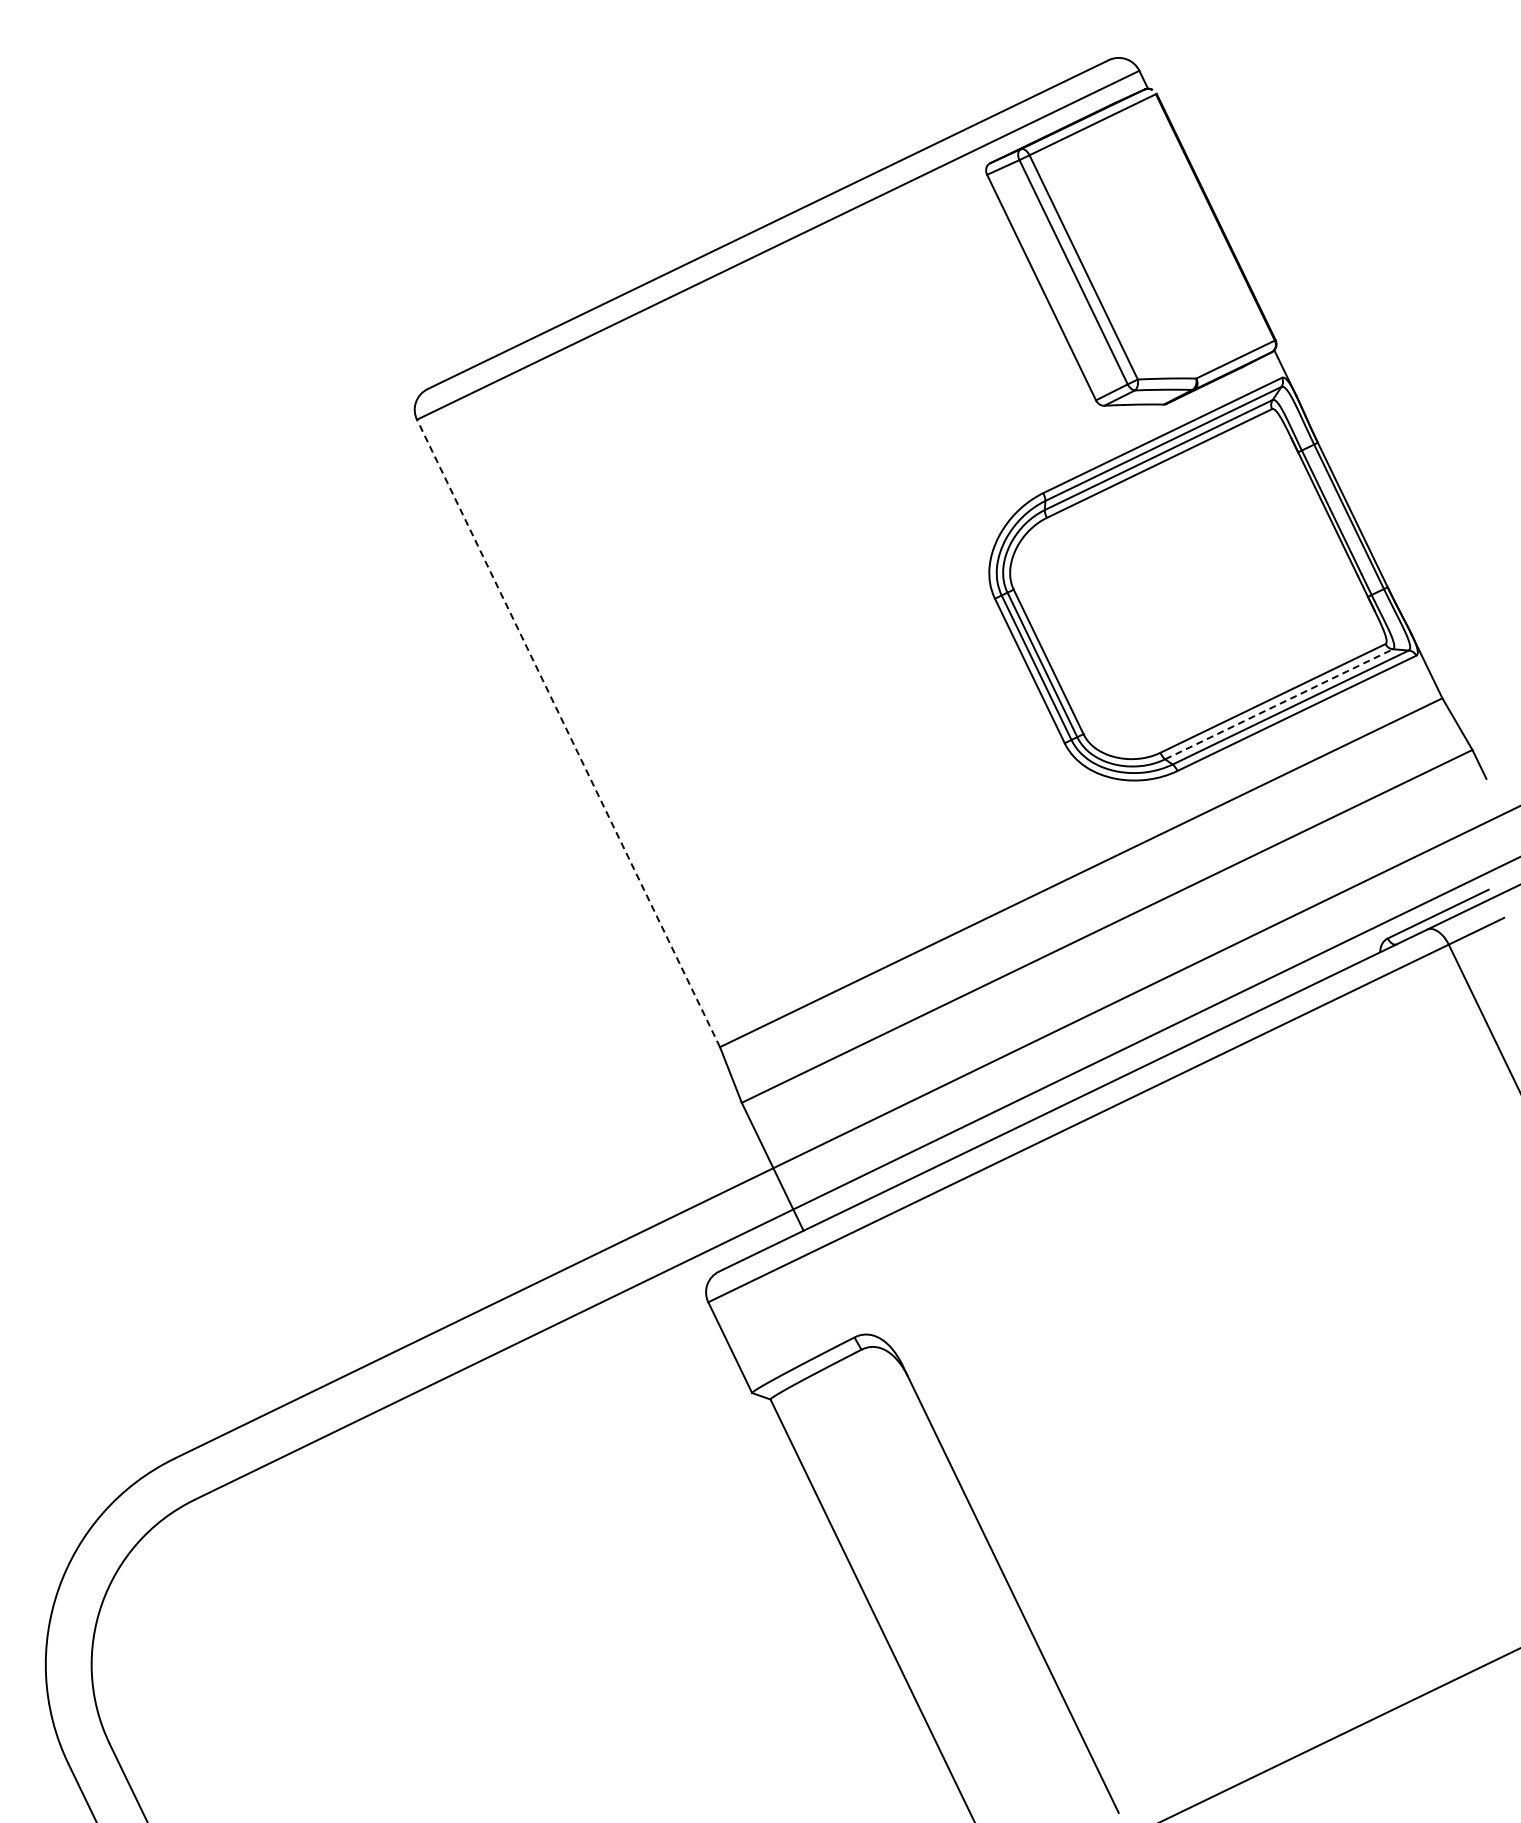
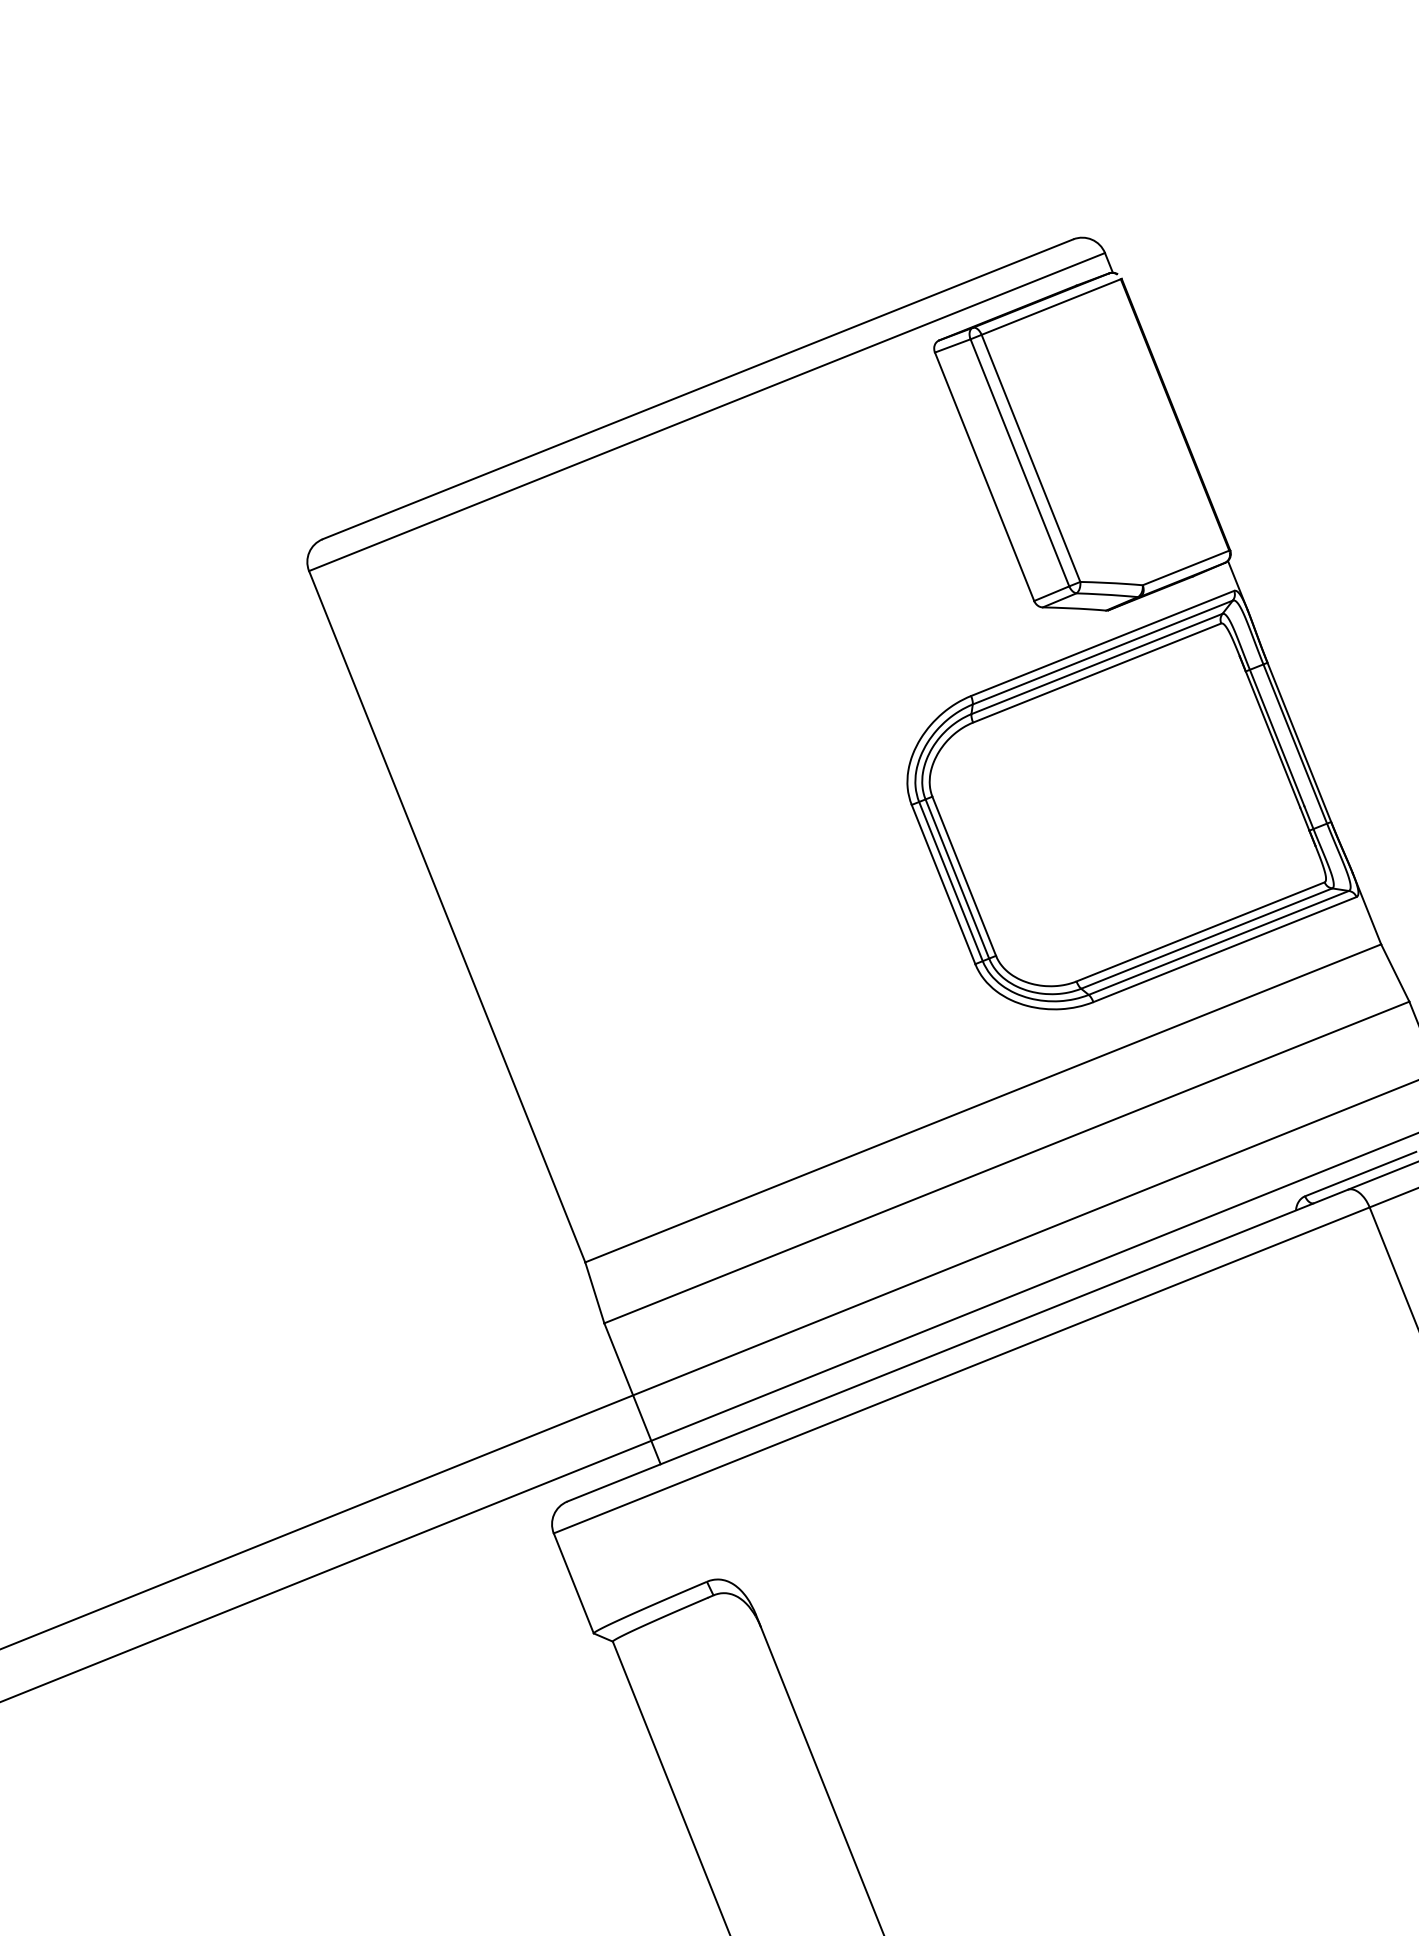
line: (1279, 704) -> (1207, 938), dashed -> solid
line: (568, 732) -> (447, 915), dashed -> solid

